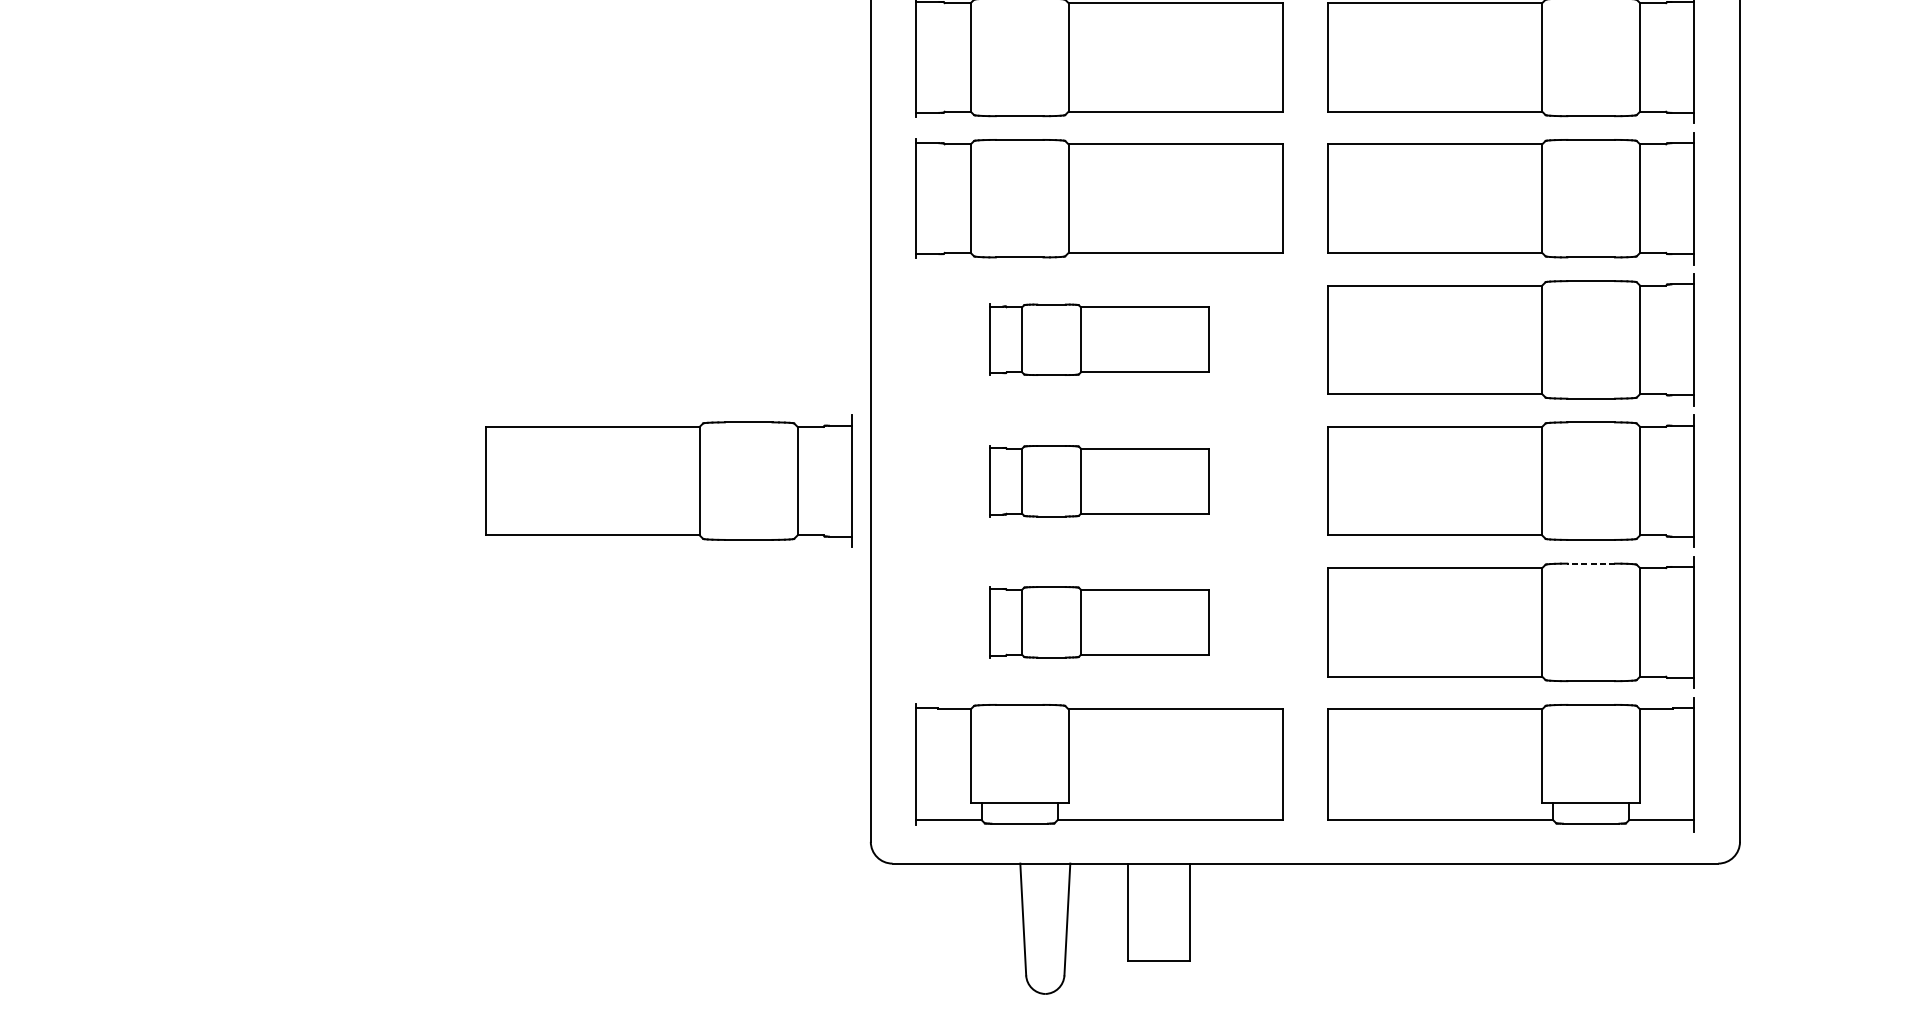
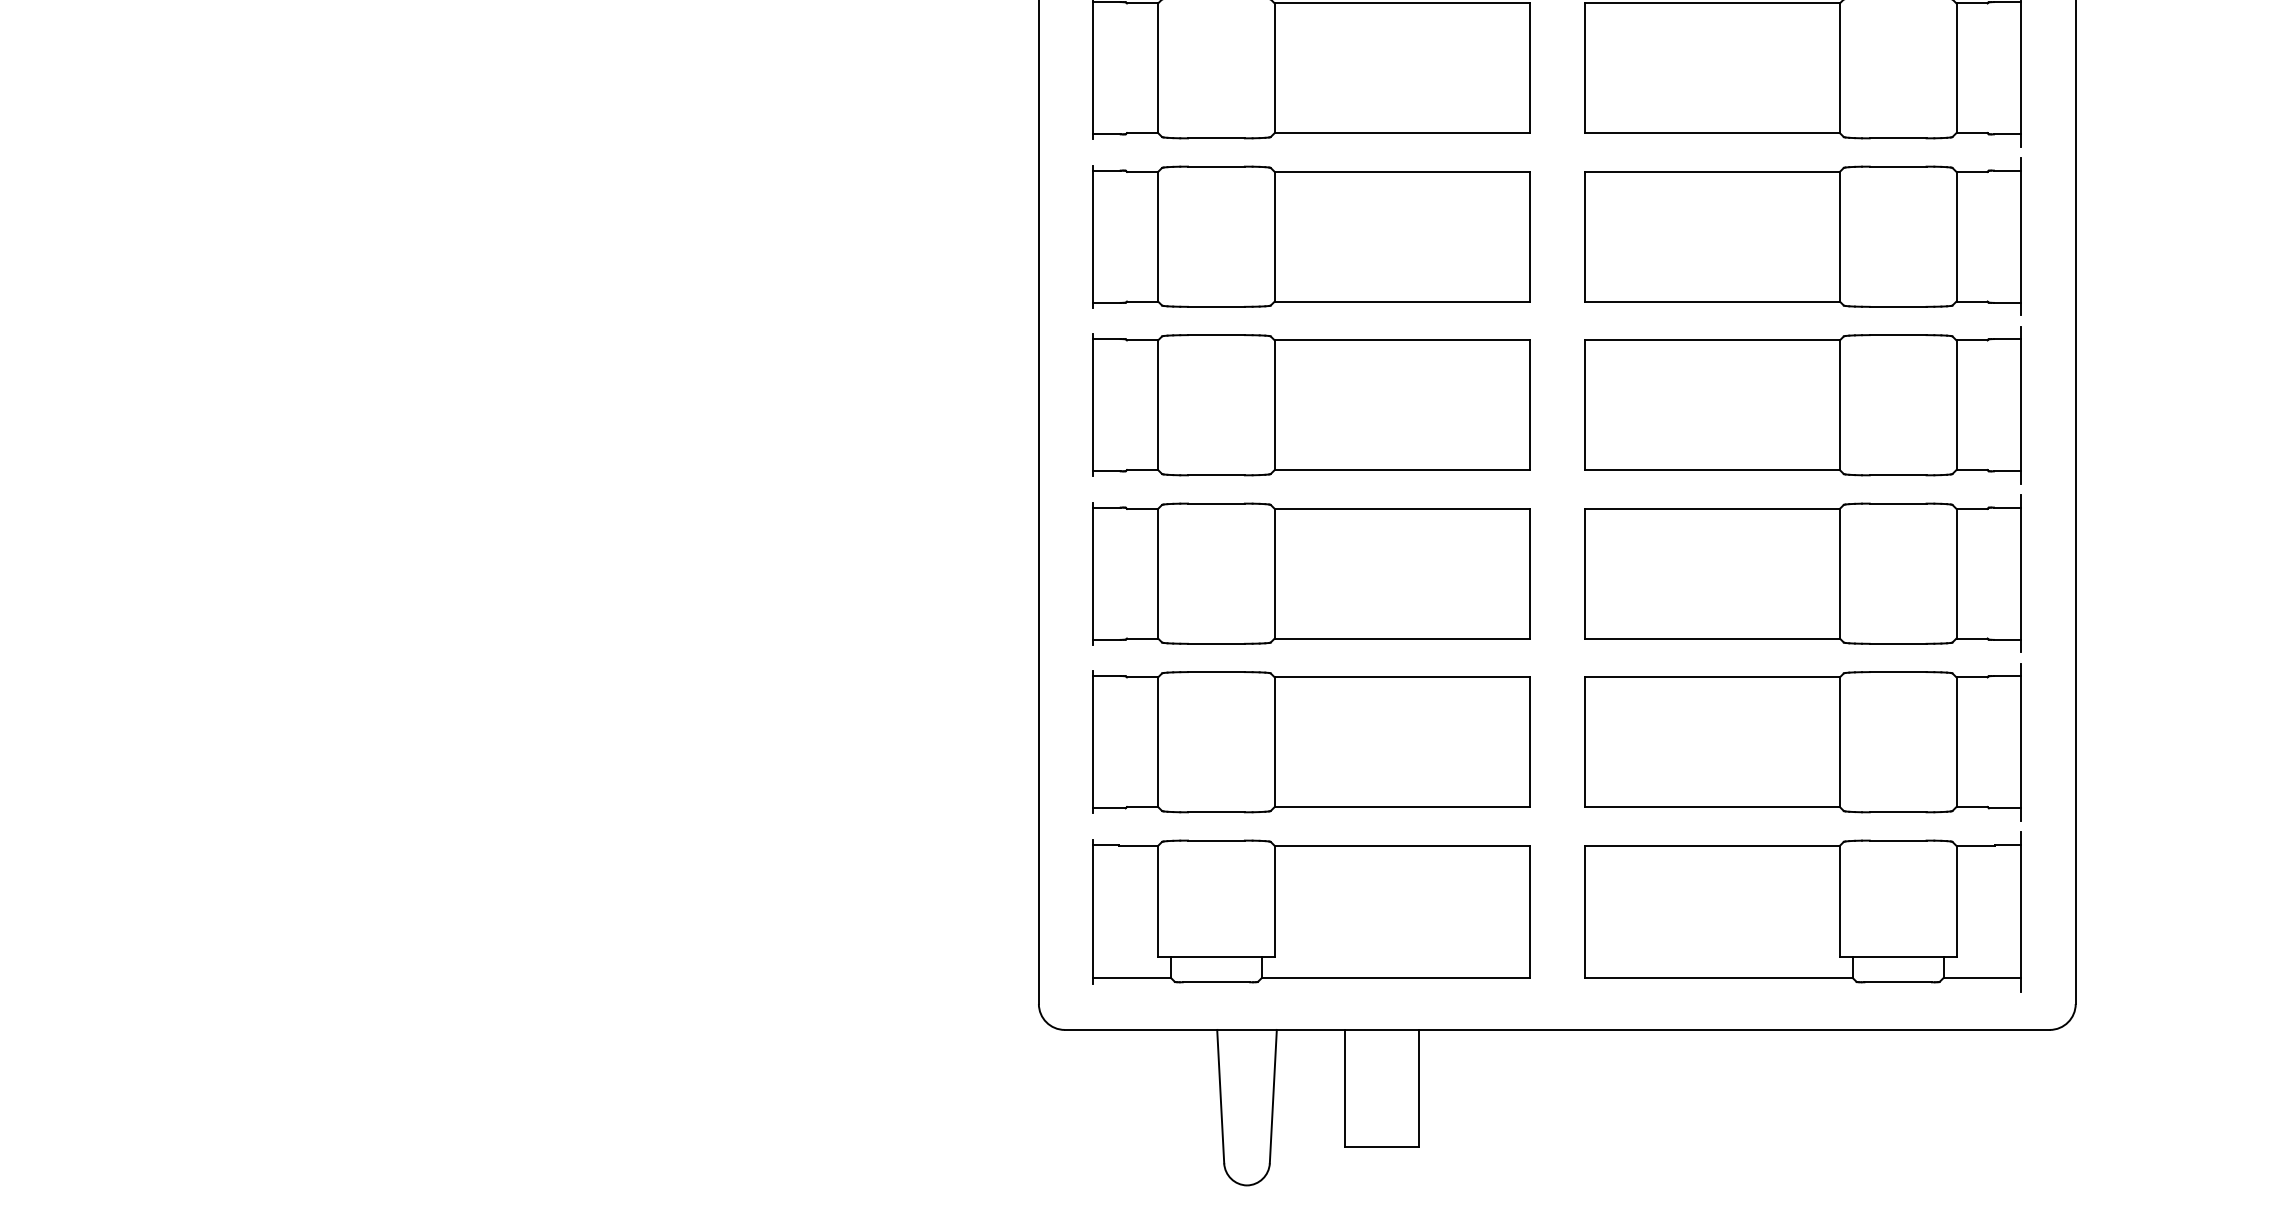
part: (1099, 339) -> (1311, 404), size x1.67
part: (668, 480) -> (797, 573), removed
part: (1099, 480) -> (1311, 573), size x1.67
line: (1590, 563) -> (1897, 672), dashed -> solid
part: (1099, 621) -> (1311, 741), size x1.67

